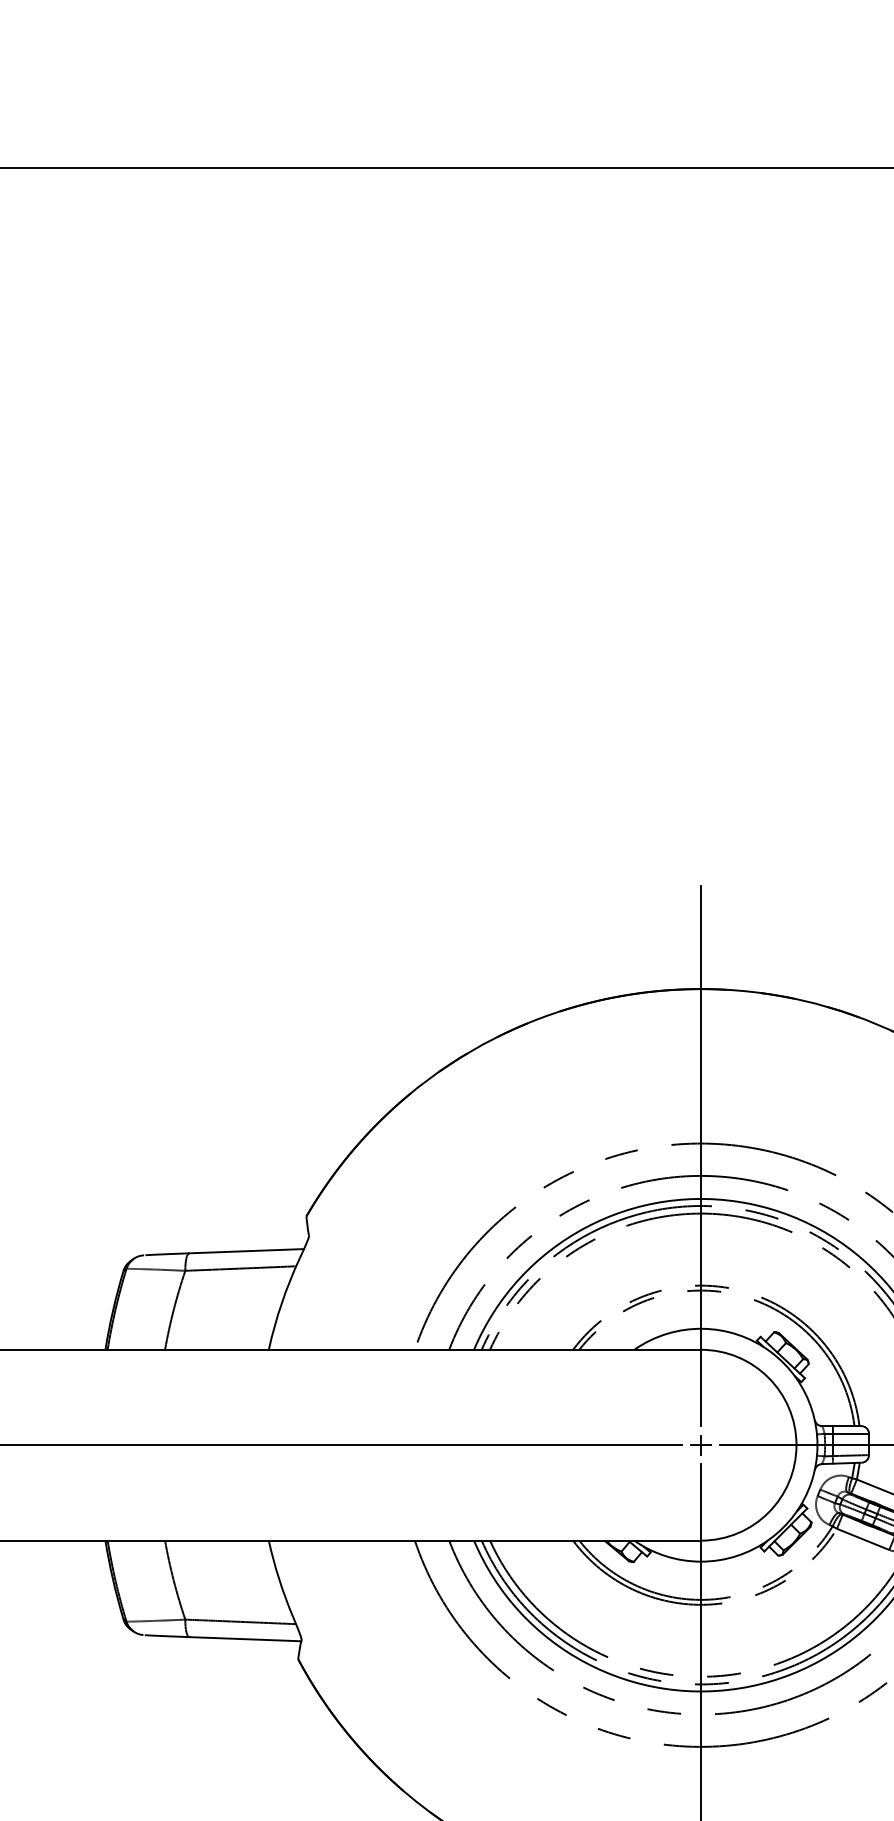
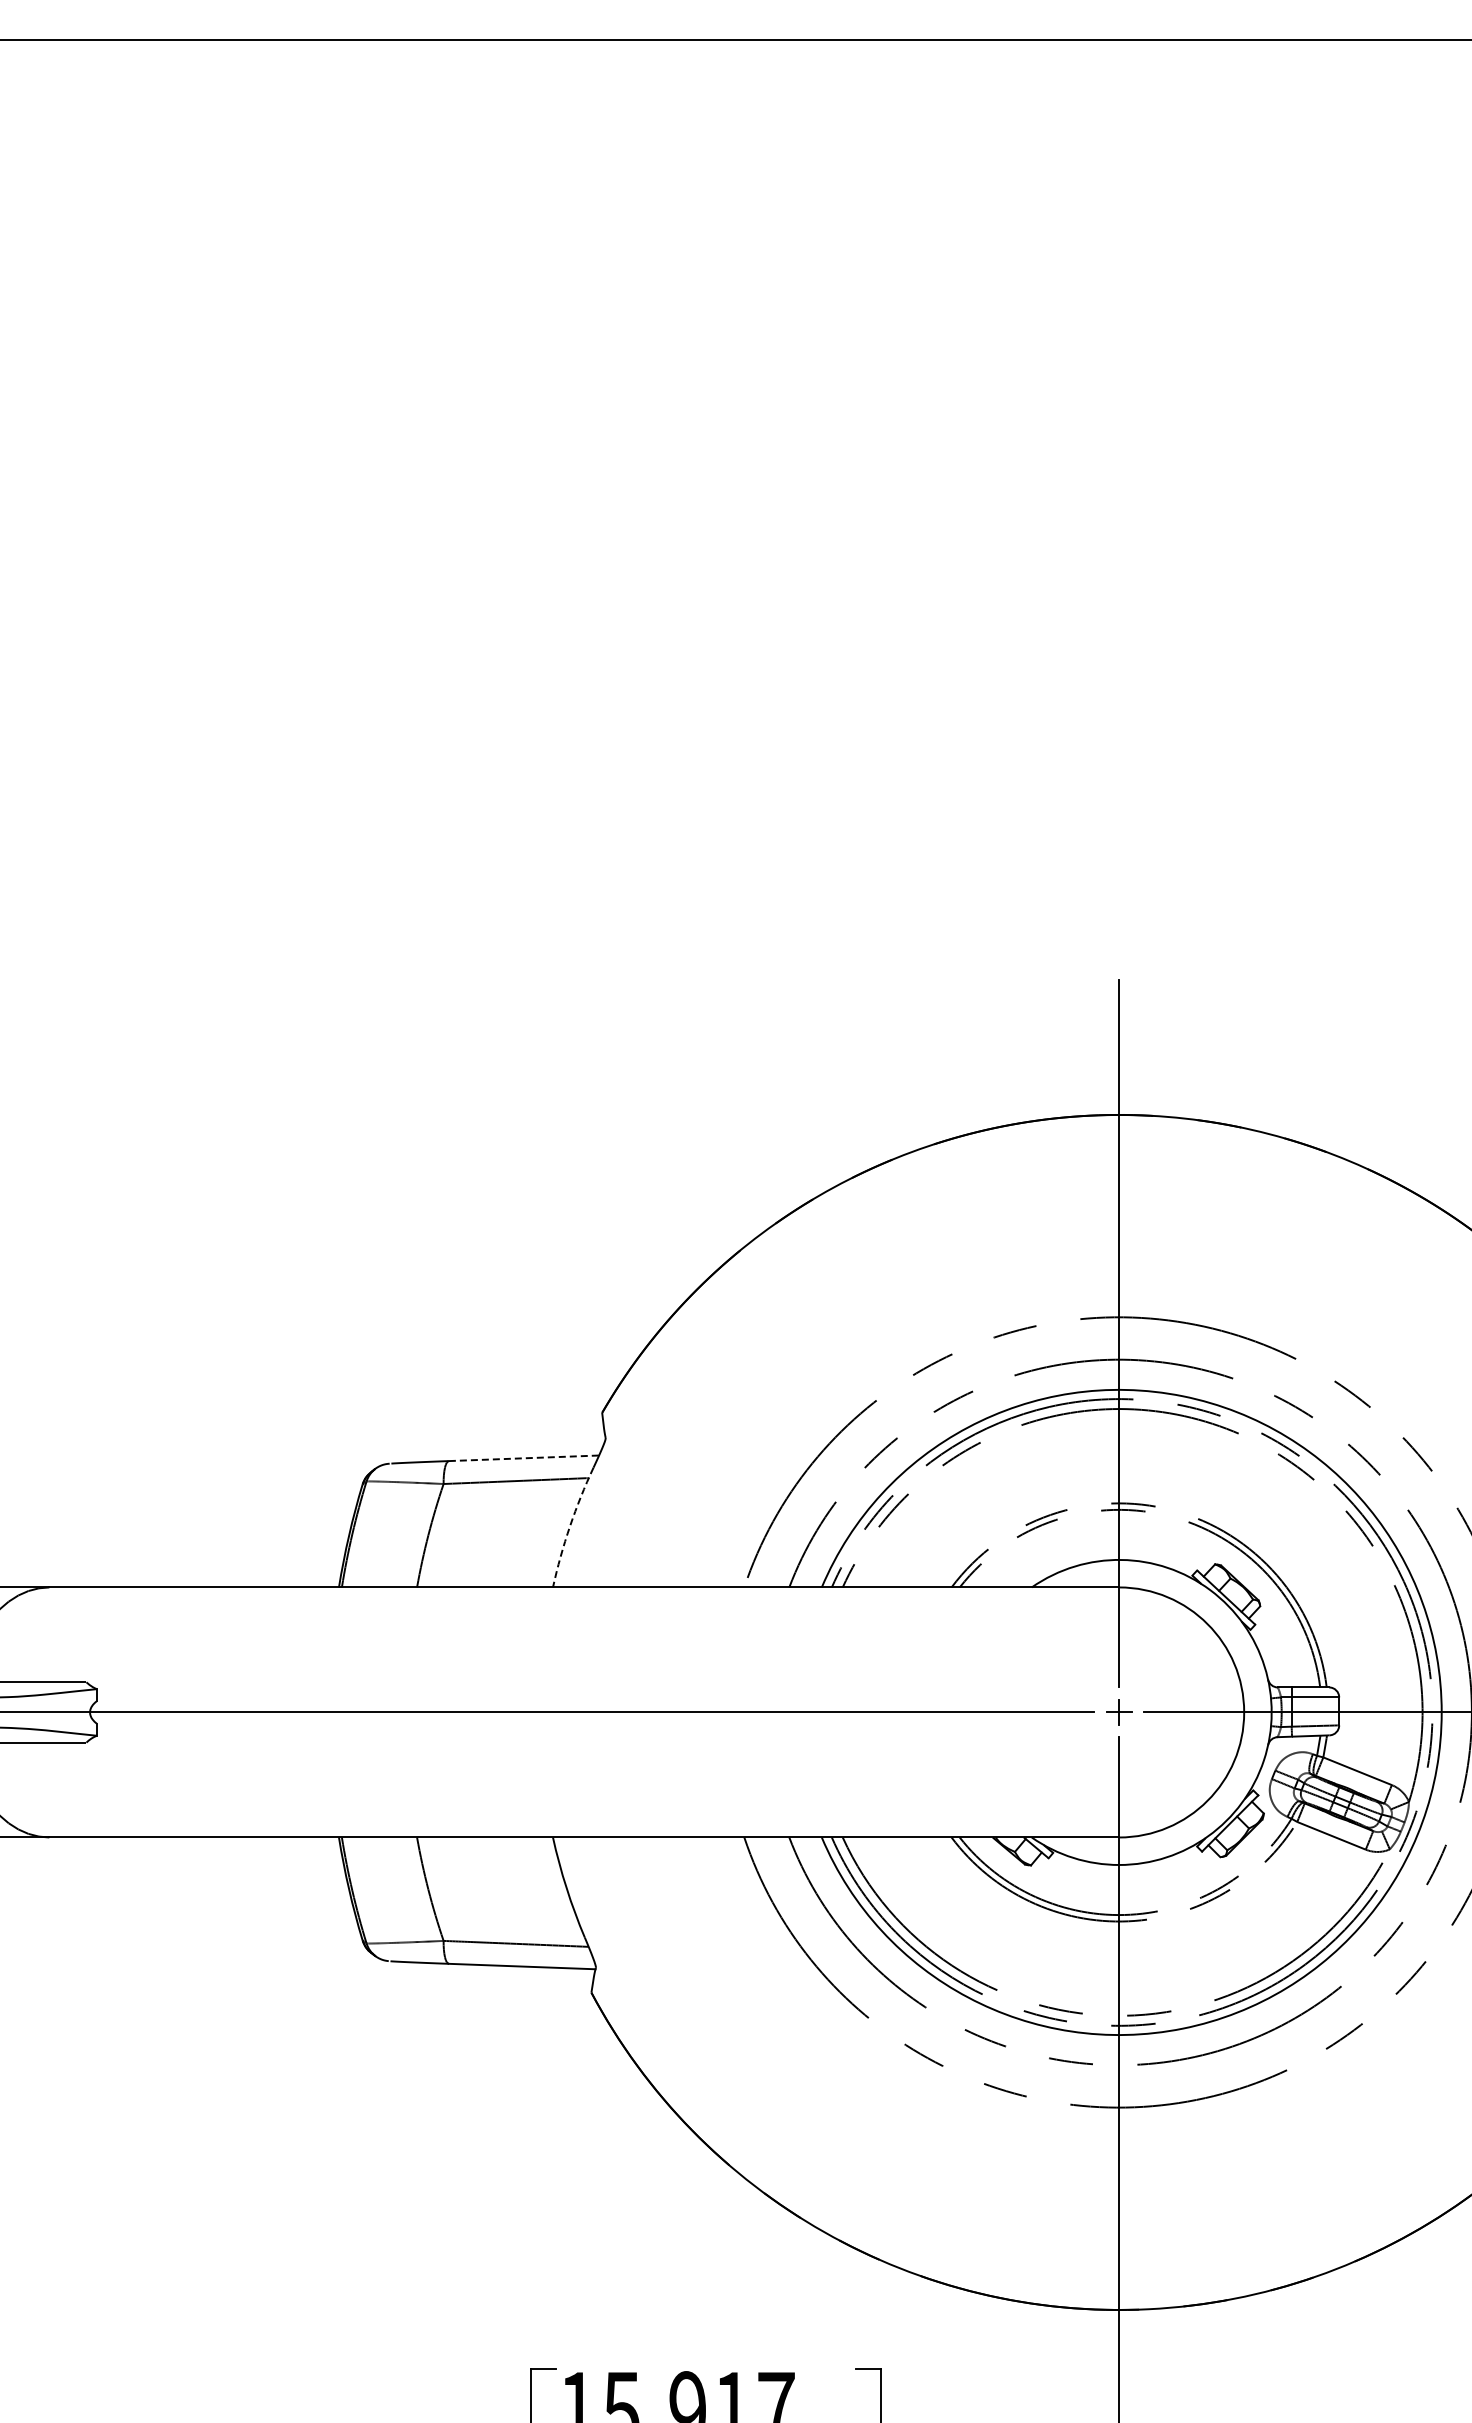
line: (247, 1251) -> (524, 1458), solid -> dashed
arc: (282, 1303) -> (570, 1526), solid -> dashed

